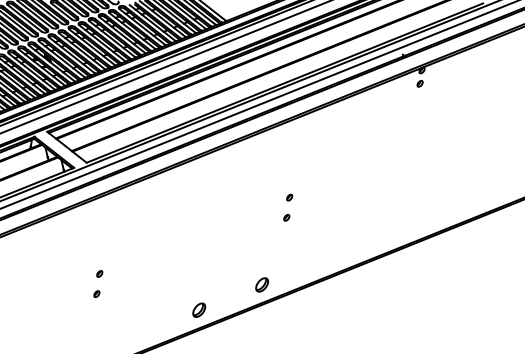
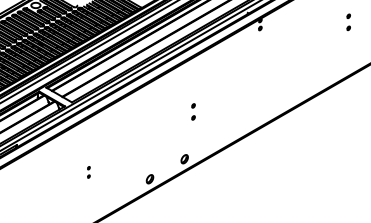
part: (97, 284) -> (88, 172), size x0.7

